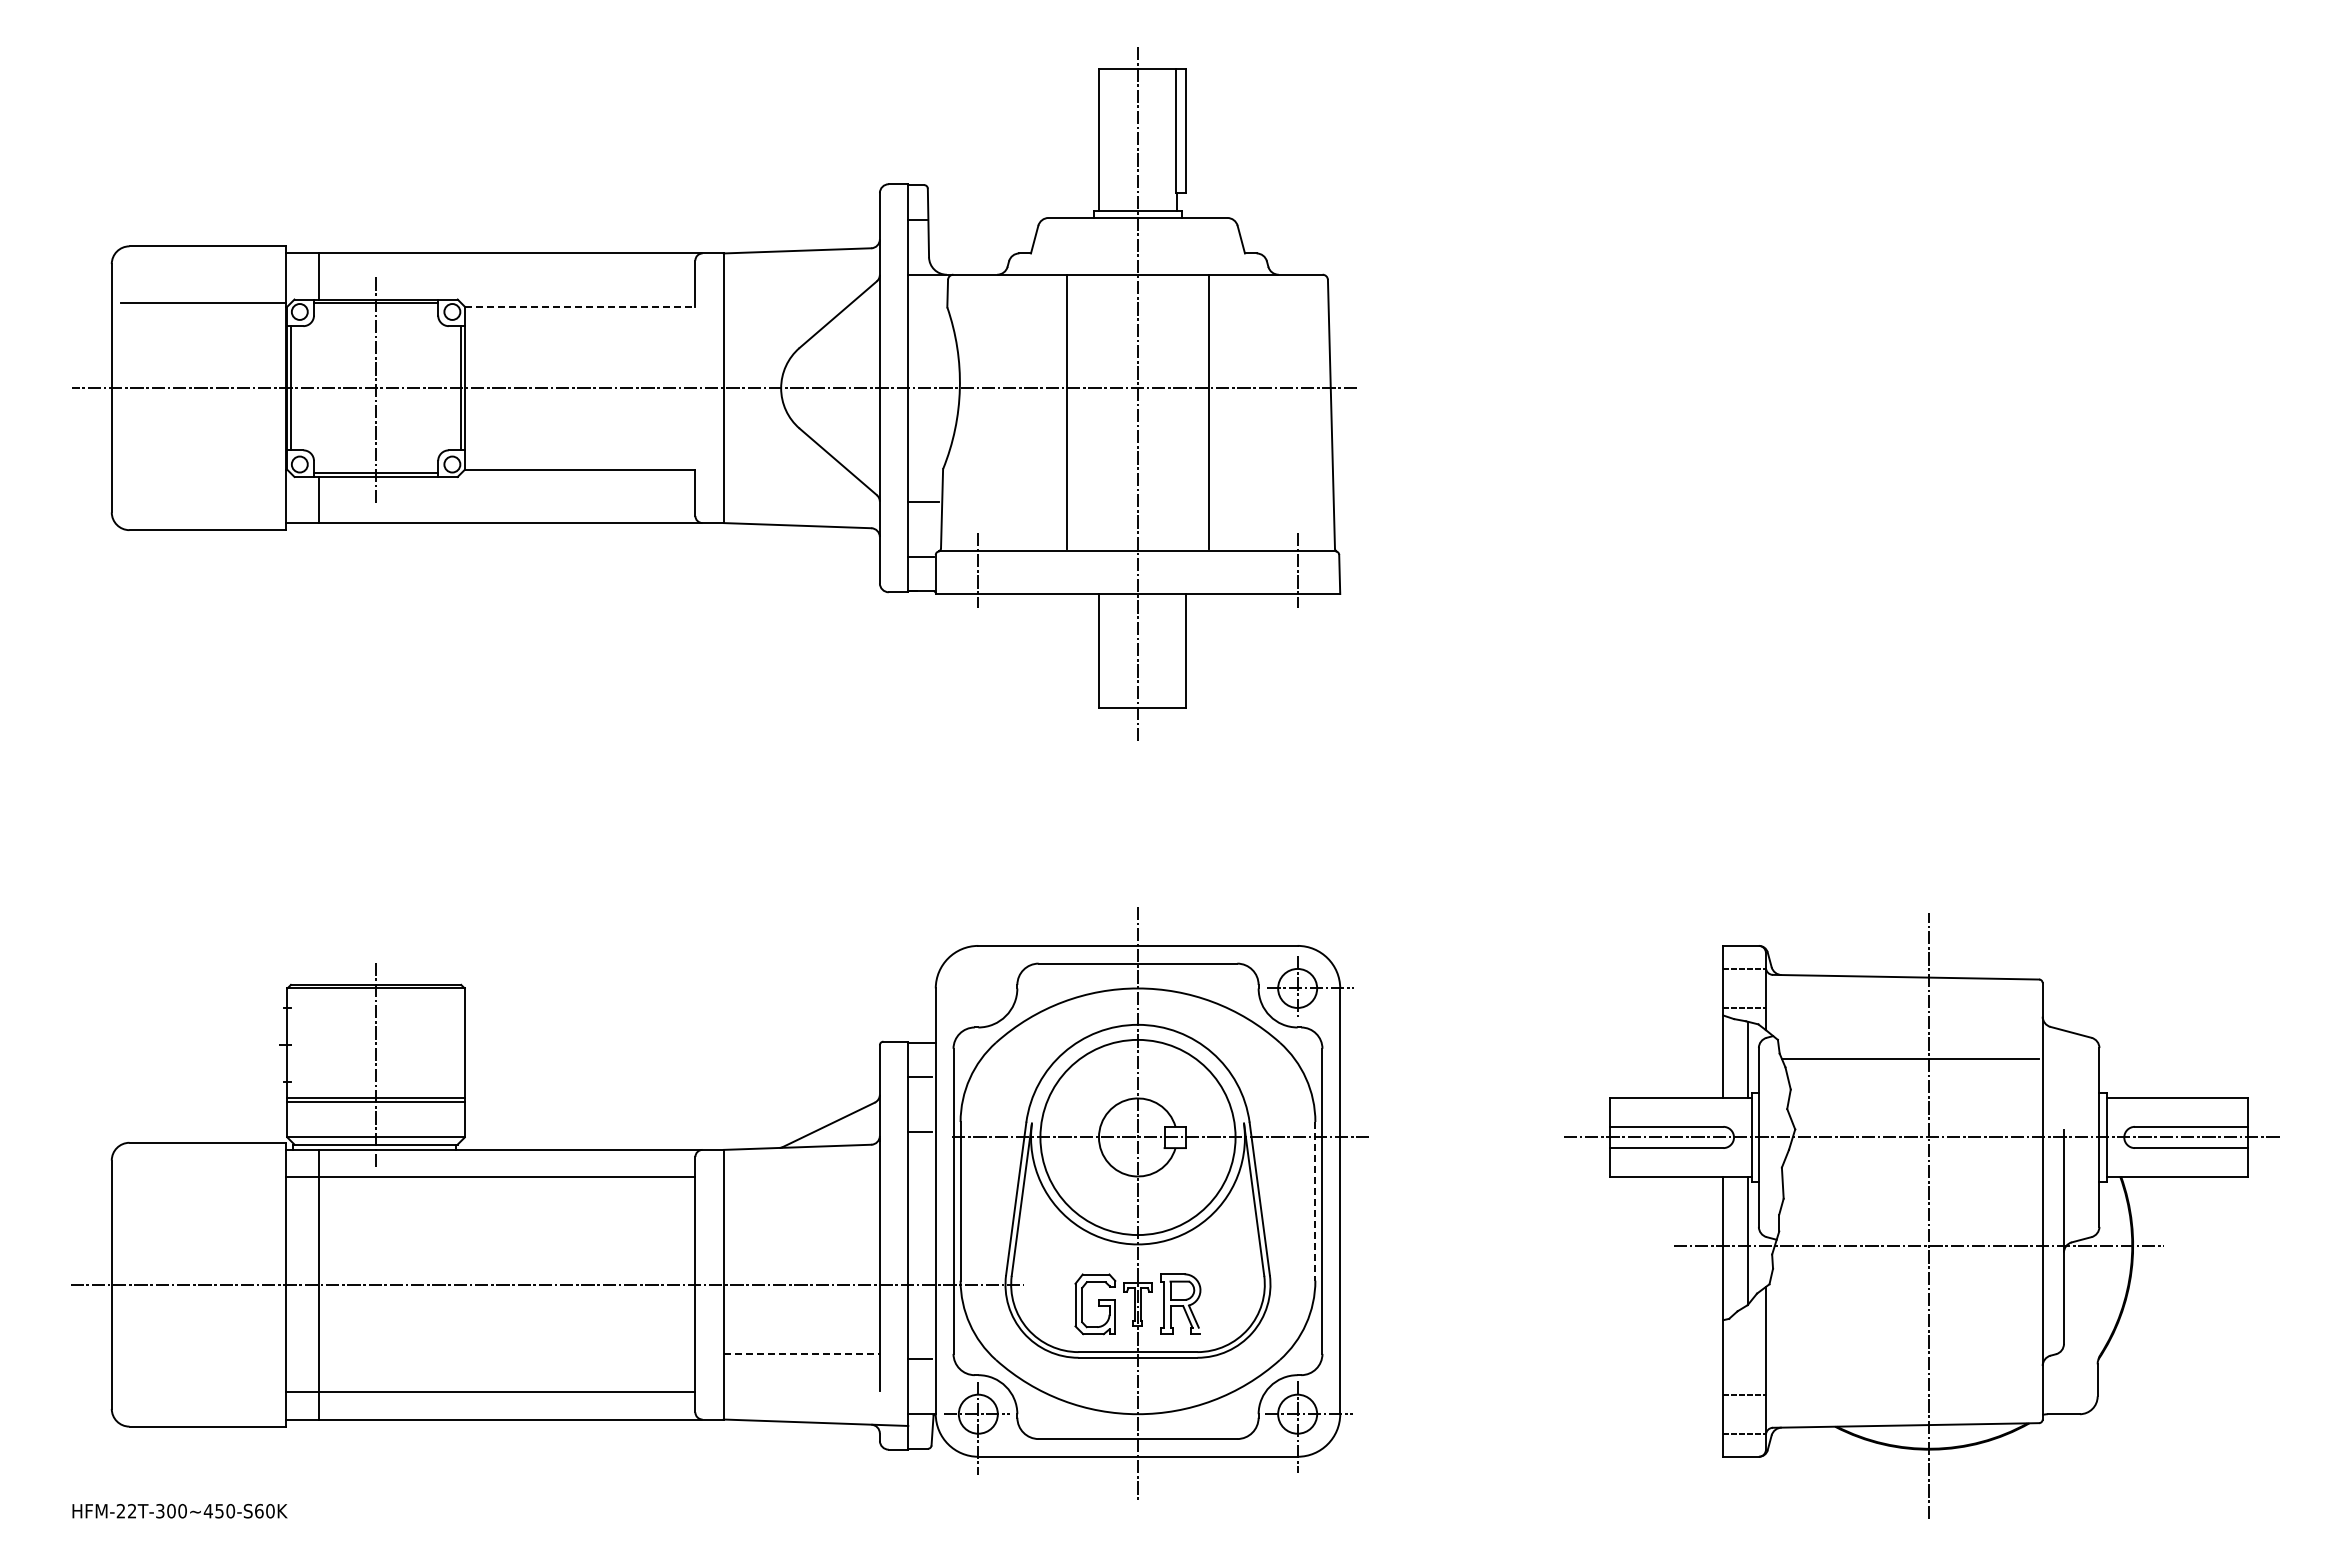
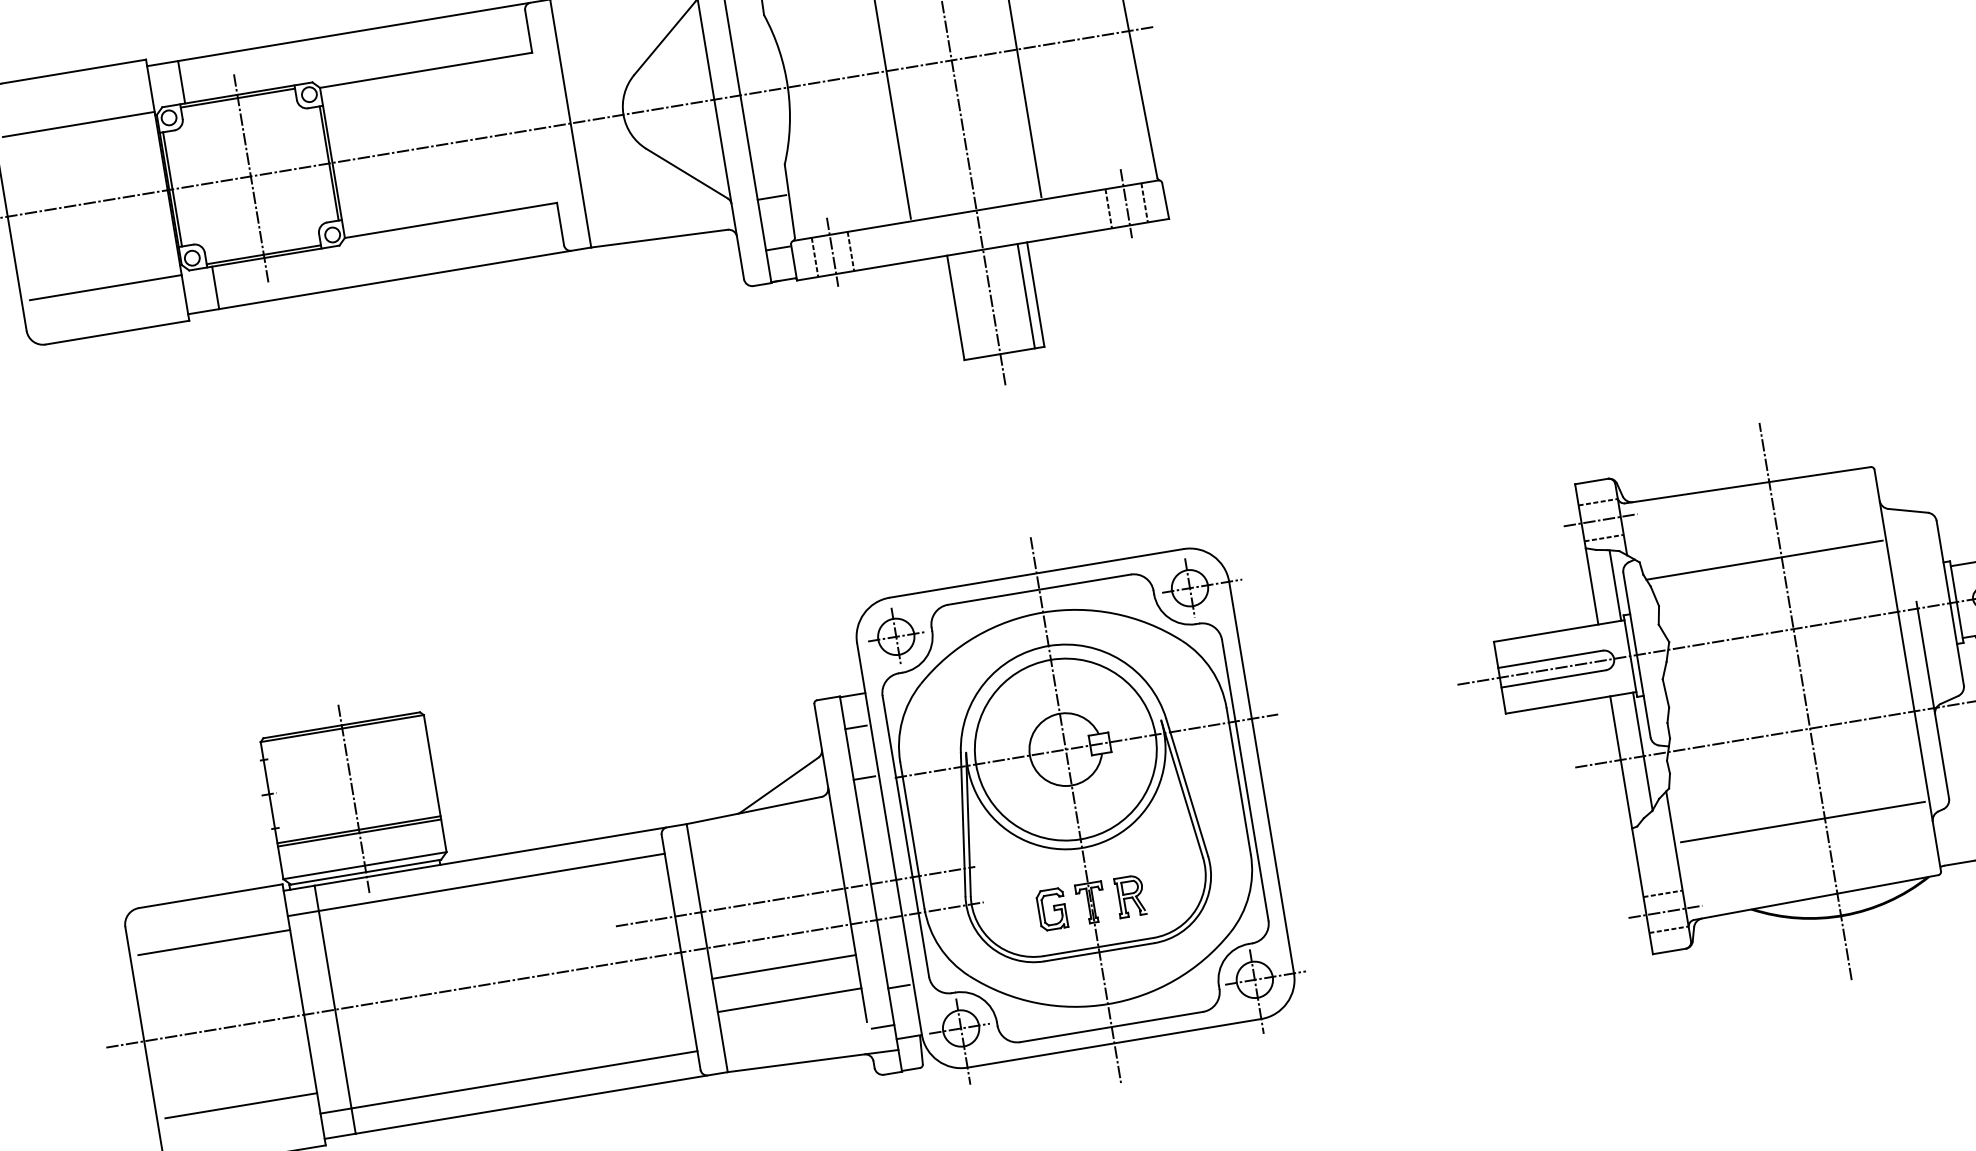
line: (580, 306) -> (426, 70), dashed -> solid
line: (202, 480) -> (105, 287), added
line: (958, 572) -> (814, 257), added
line: (997, 572) -> (850, 251), added
line: (1278, 572) -> (1109, 208), added
line: (1317, 572) -> (1144, 202), added
line: (1175, 650) -> (1026, 295), added
part: (978, 987) -> (896, 635), added
line: (1743, 988) -> (1600, 520), added
line: (202, 1192) -> (213, 942), added
line: (1315, 1201) -> (1238, 781), dashed -> solid
line: (825, 1245) -> (794, 896), added
part: (1095, 1303) -> (1052, 908), size x0.71
part: (1180, 1304) -> (1130, 896), size x0.71
line: (801, 1318) -> (783, 967), added
line: (1904, 1343) -> (1802, 822), added
line: (802, 1354) -> (790, 1000), dashed -> solid
line: (202, 1369) -> (240, 1105), added
line: (895, 1398) -> (882, 1026), added
line: (1743, 1414) -> (1665, 912), added

